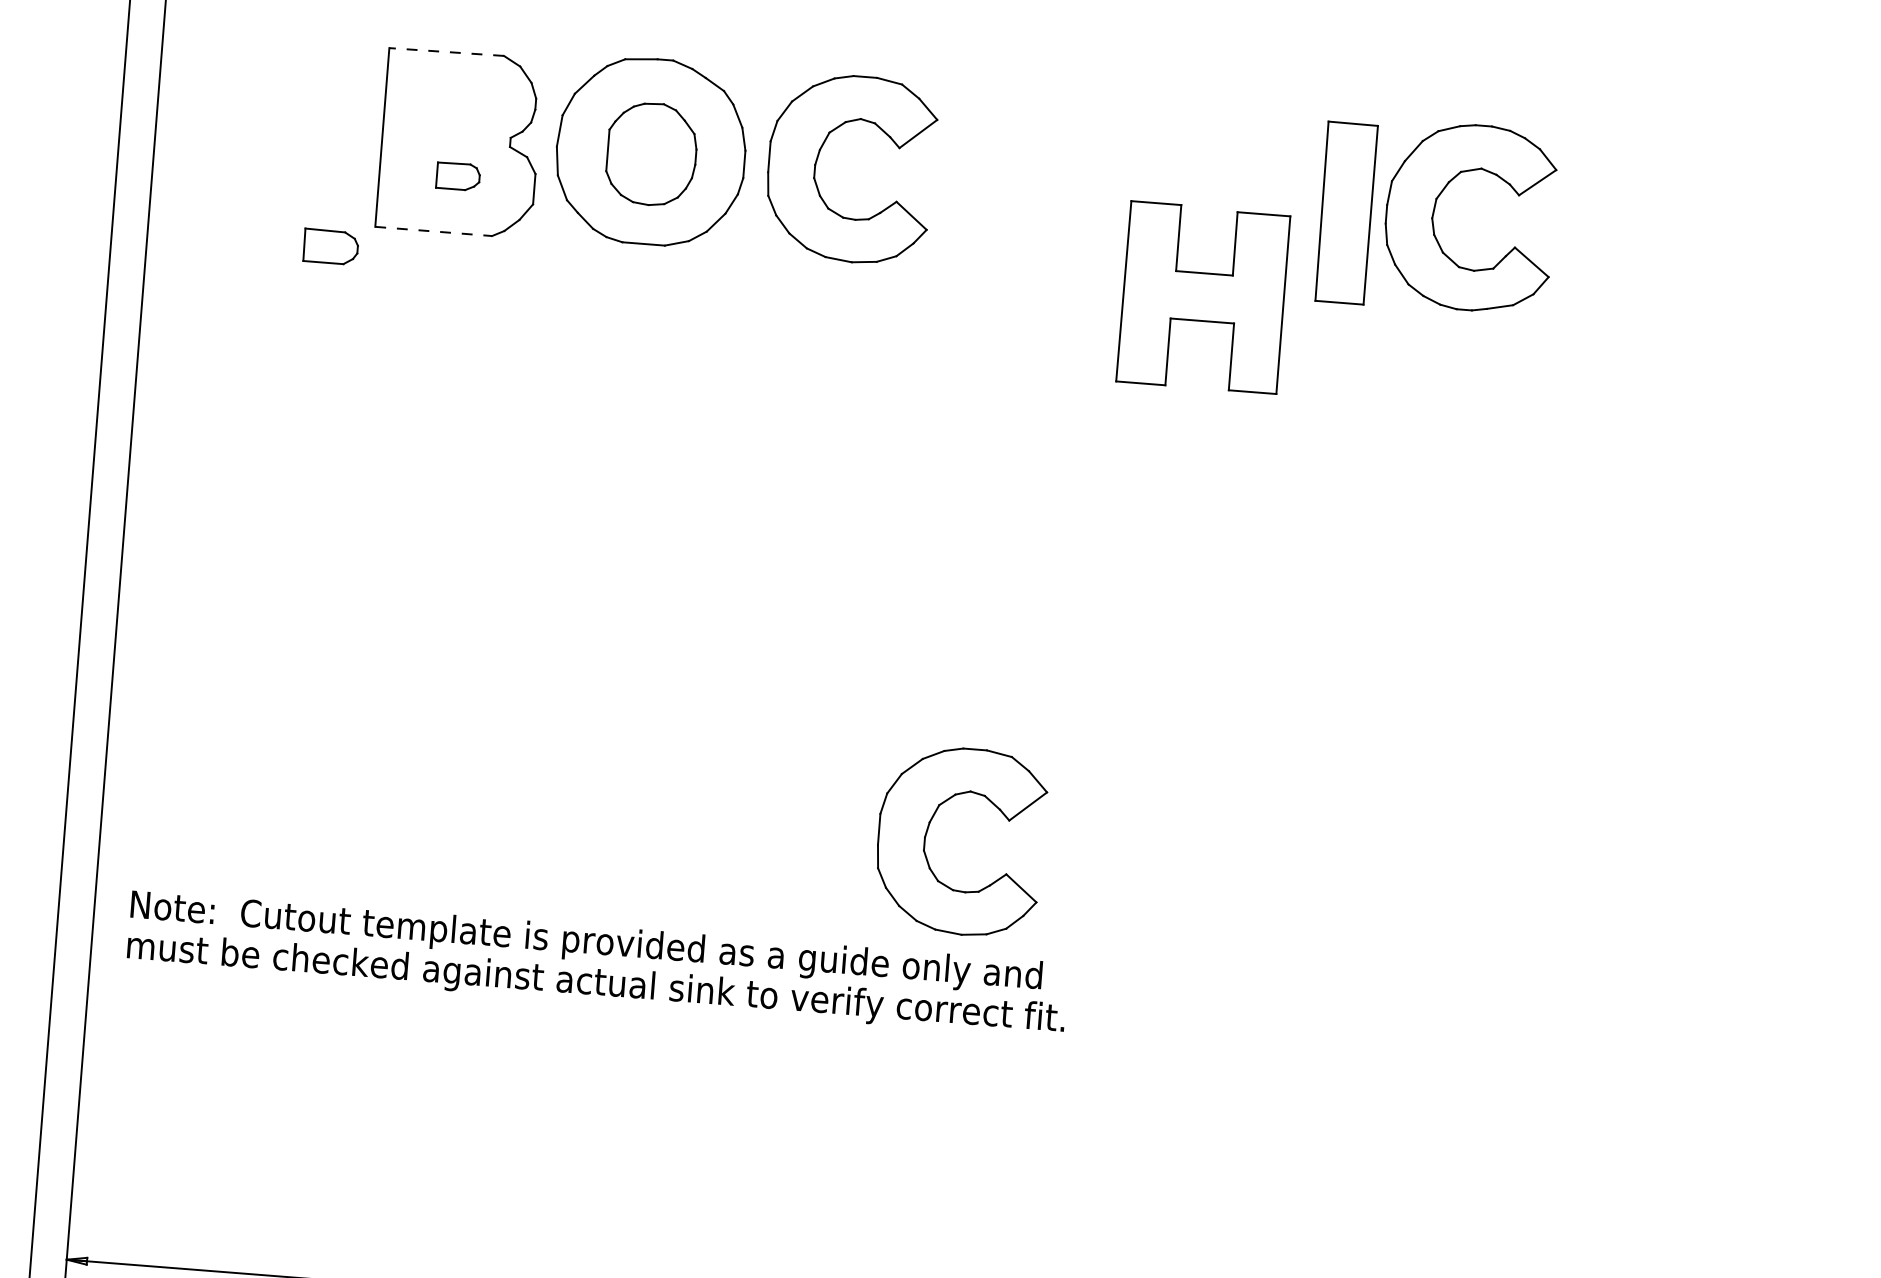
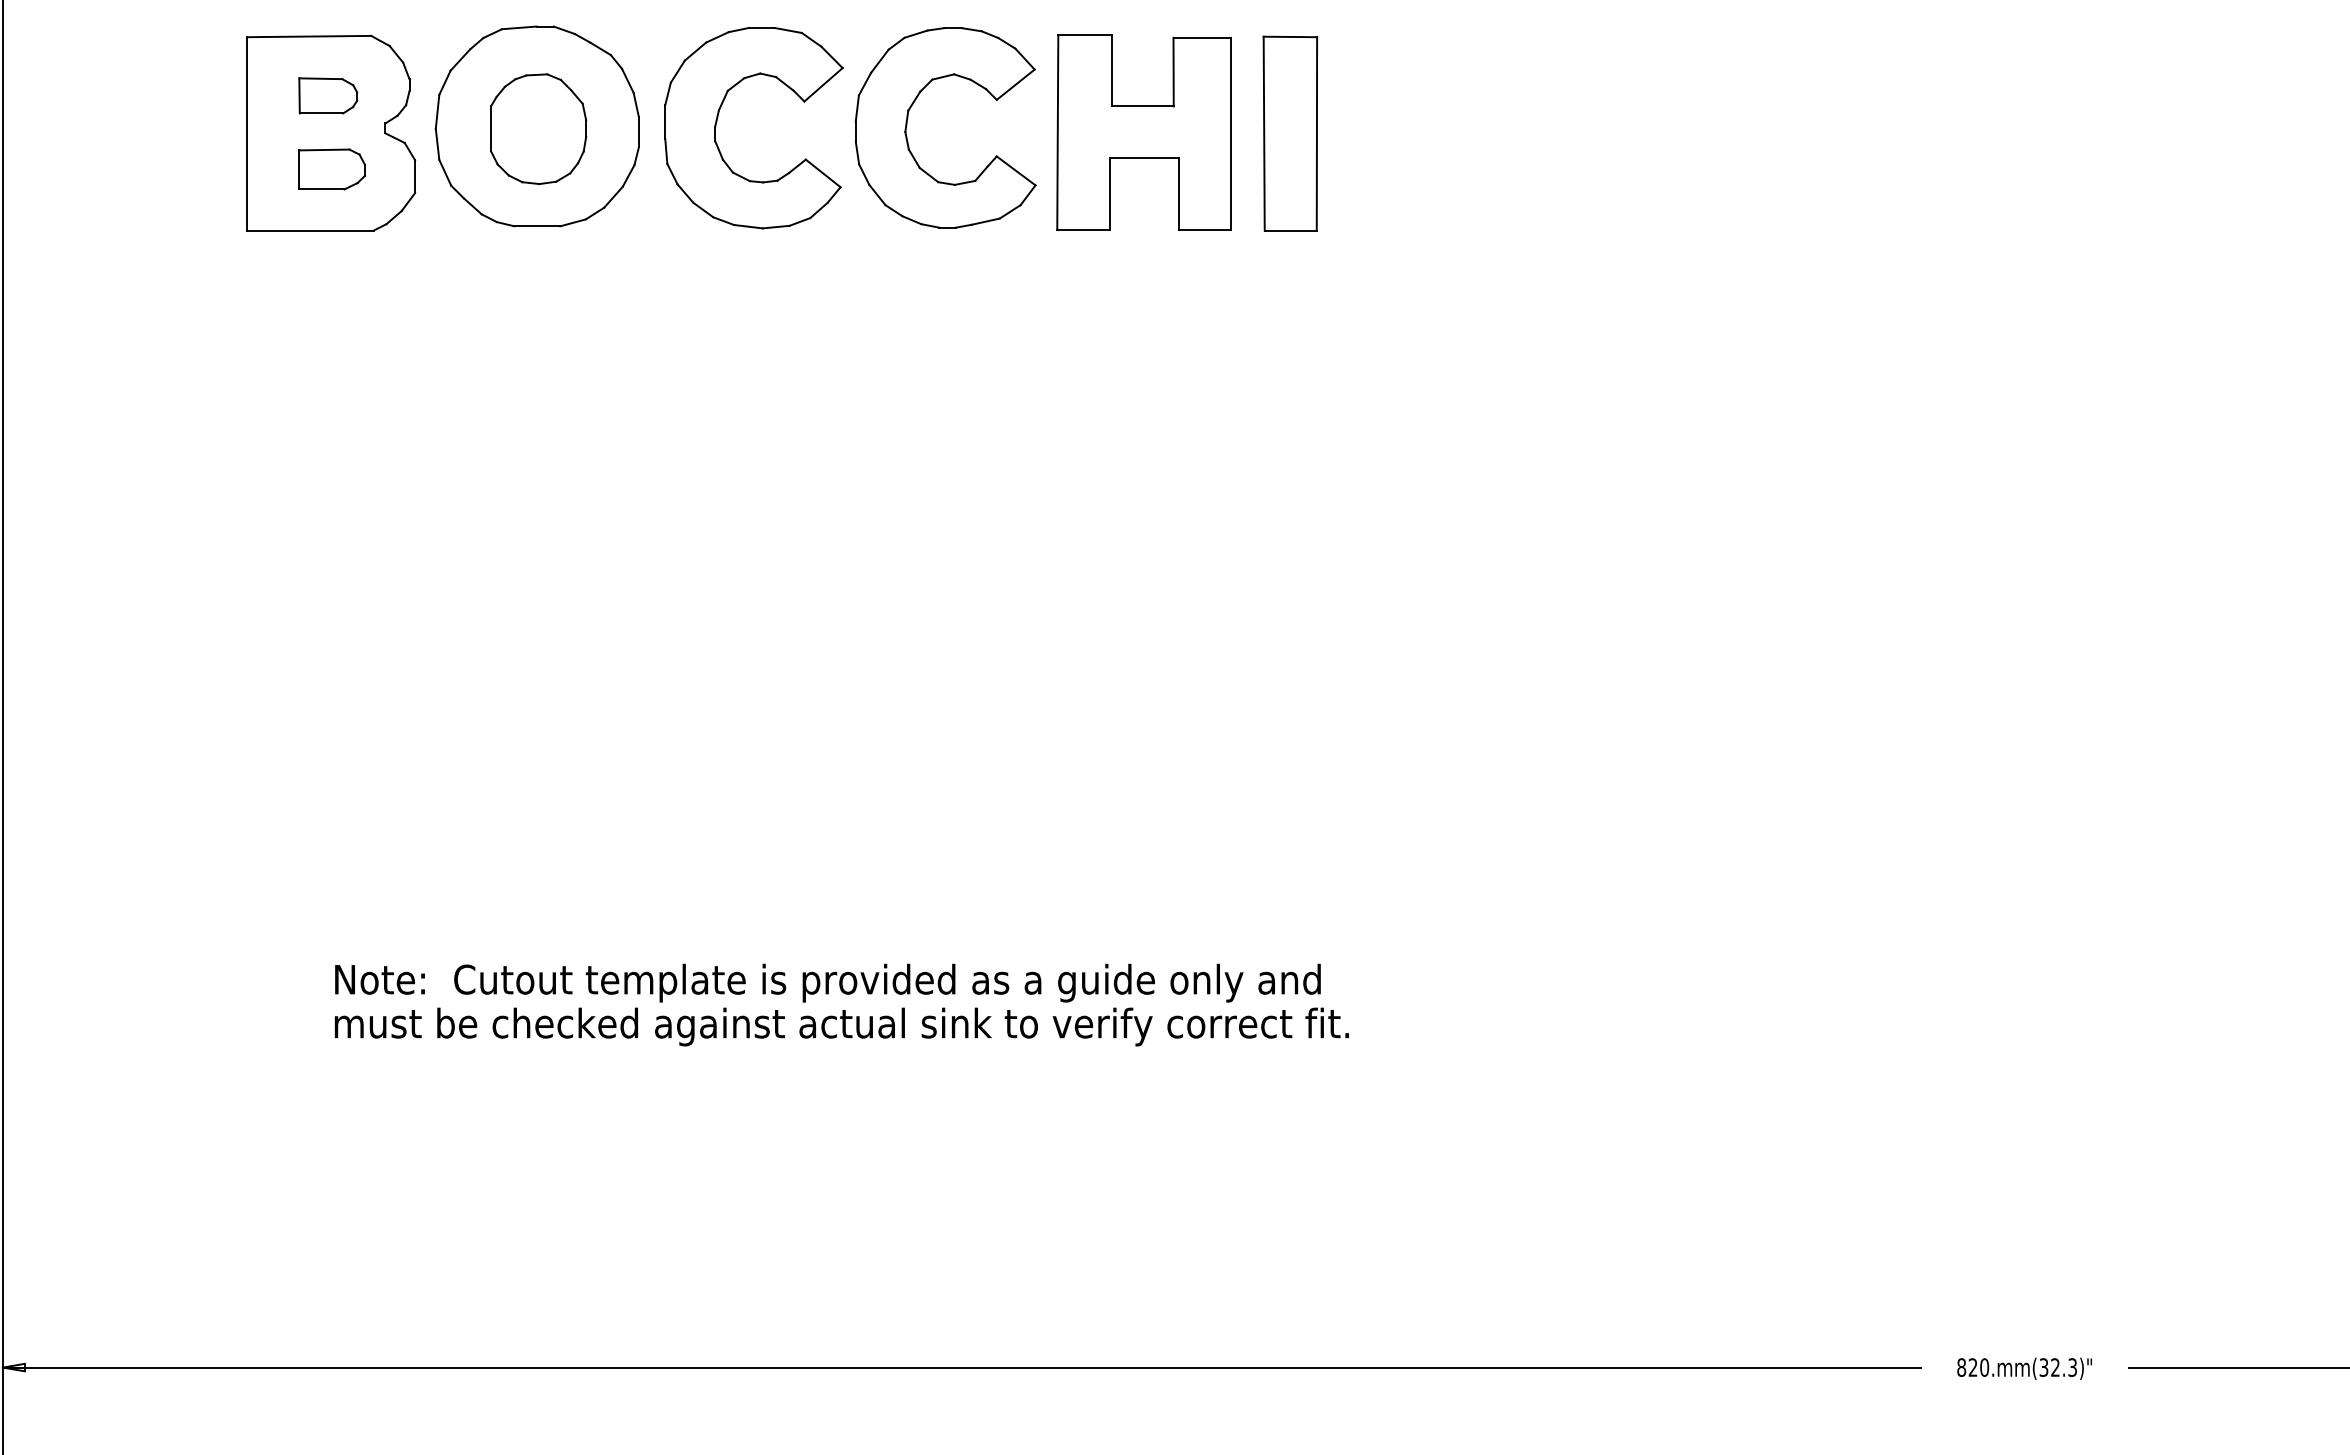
line: (446, 52) -> (309, 36), dashed -> solid
part: (458, 176) -> (332, 169), size x1.43
part: (1434, 212) -> (907, 125), moved
line: (434, 231) -> (311, 230), dashed -> solid
part: (331, 246) -> (328, 95), moved
part: (1203, 297) -> (1143, 132), moved
part: (927, 833) -> (892, 836), removed
text: (597, 963) -> (841, 1004), moved

